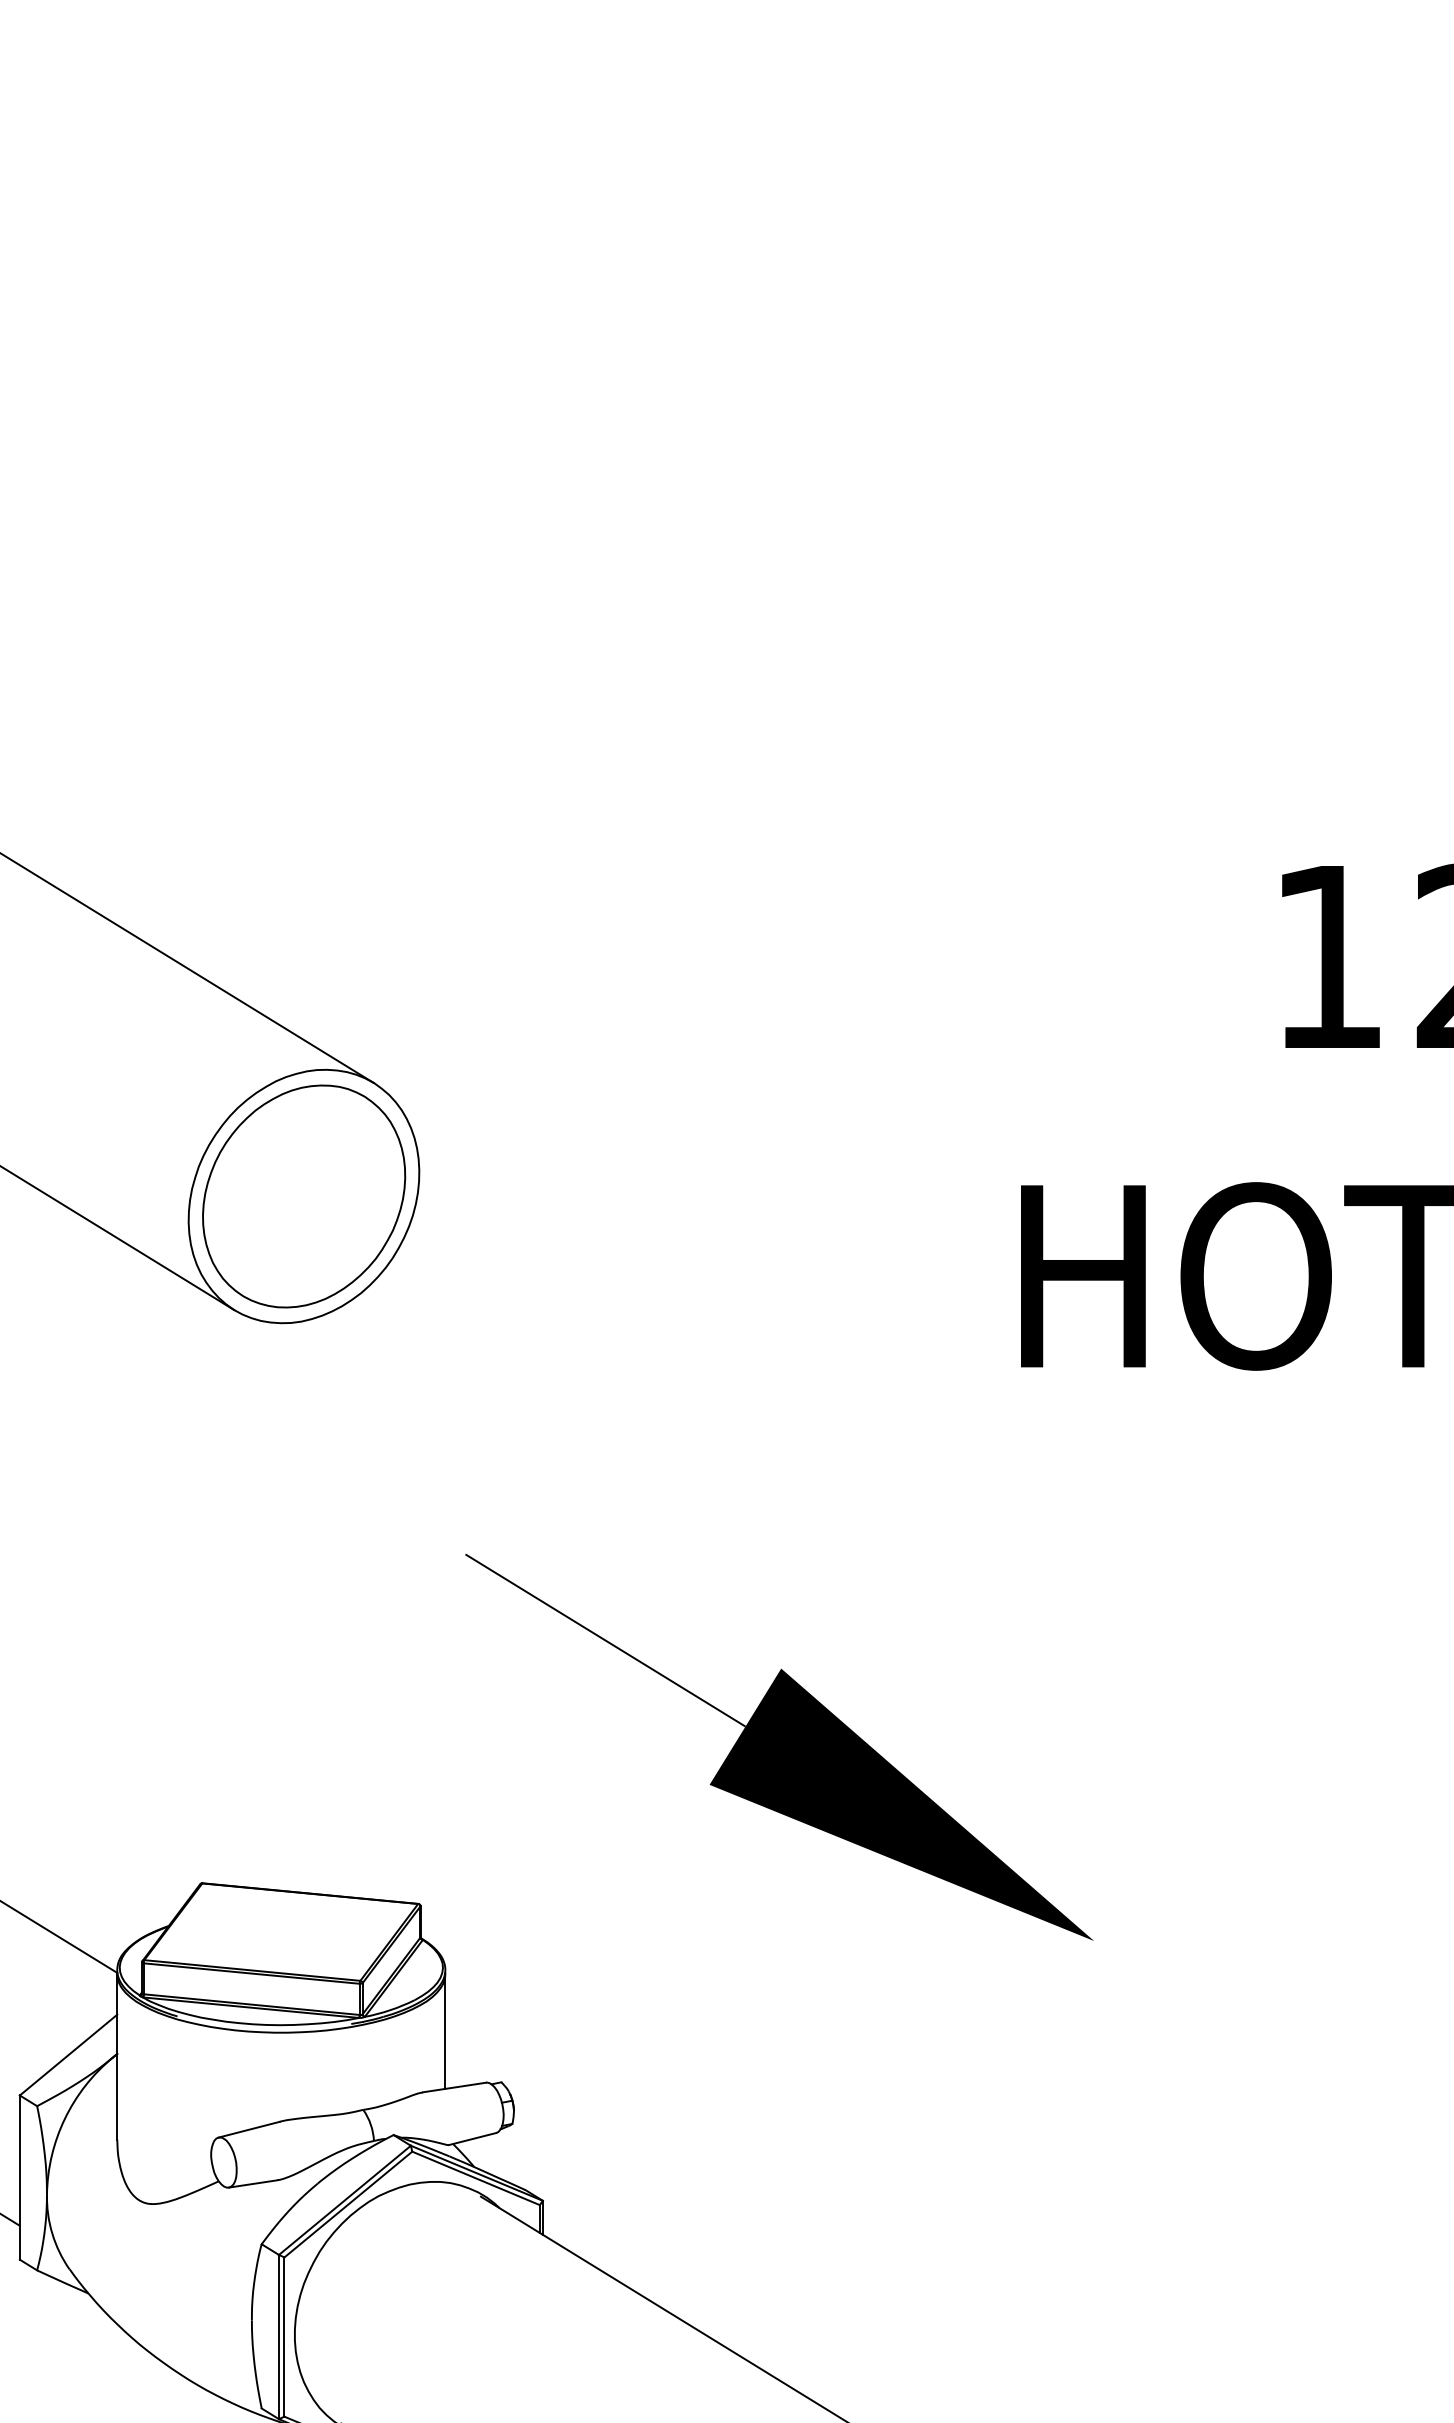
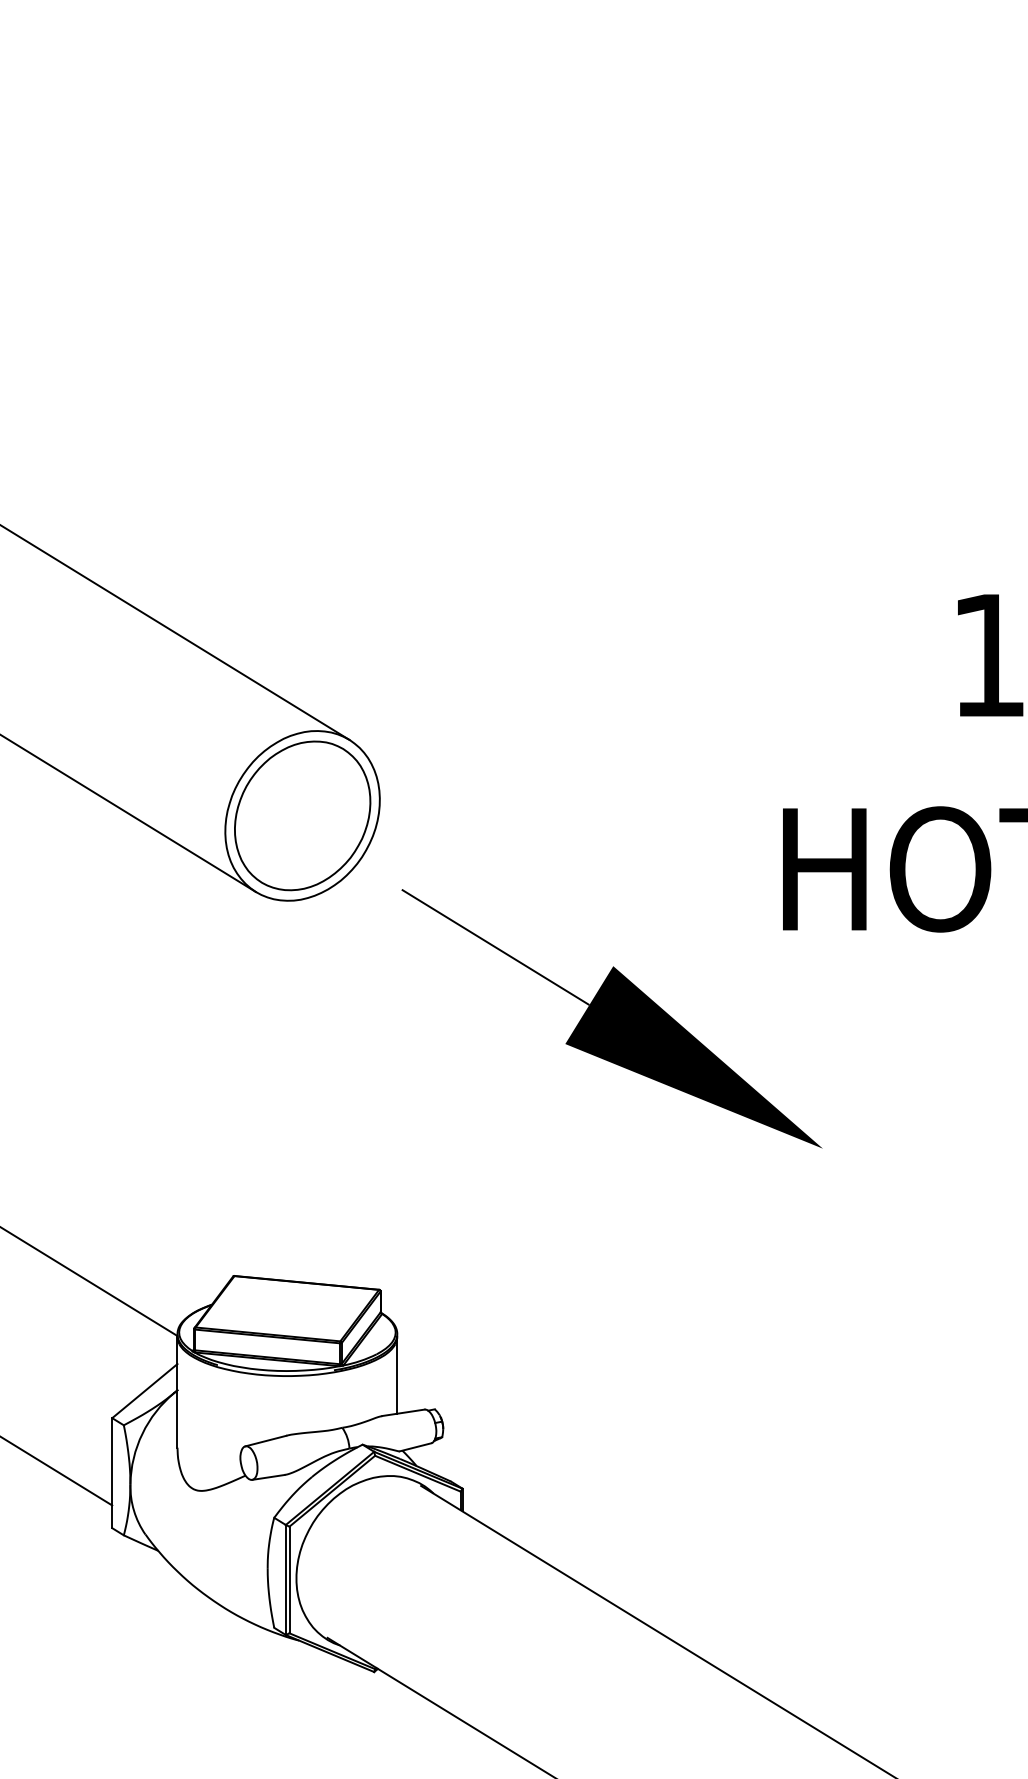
part: (778, 1746) -> (611, 1018), moved

